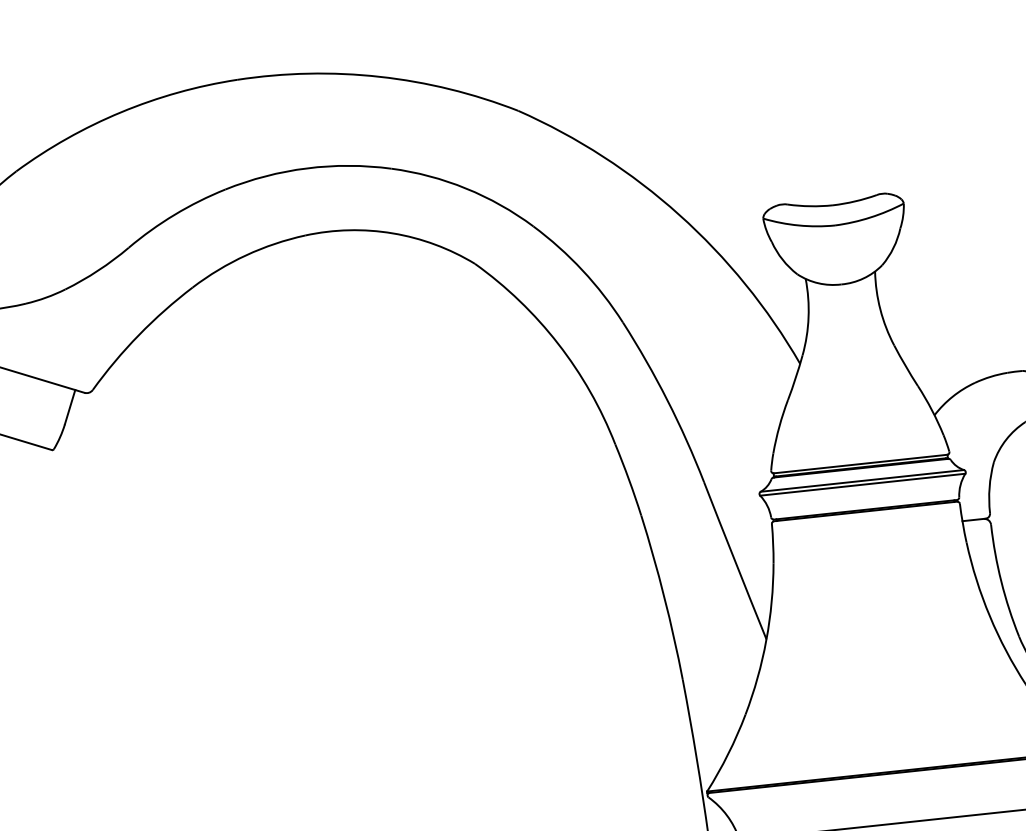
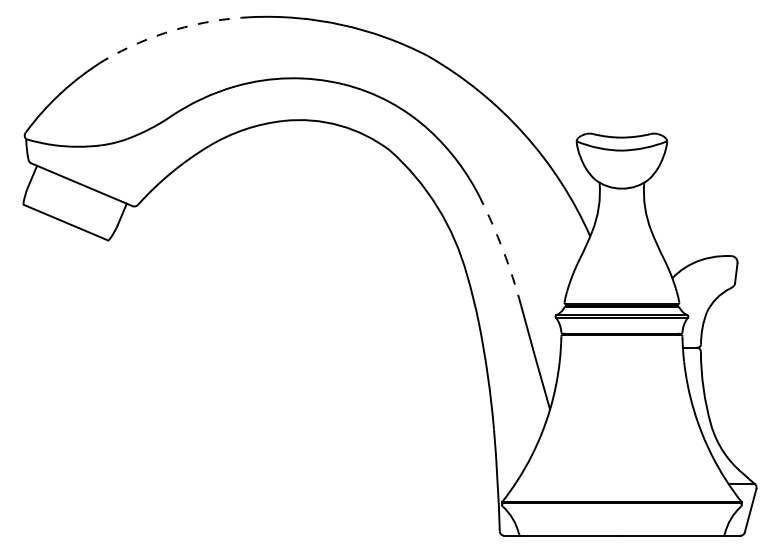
arc: (121, 111) -> (175, 29), solid -> dashed
arc: (667, 400) -> (503, 250), solid -> dashed

